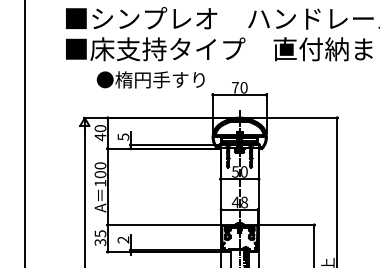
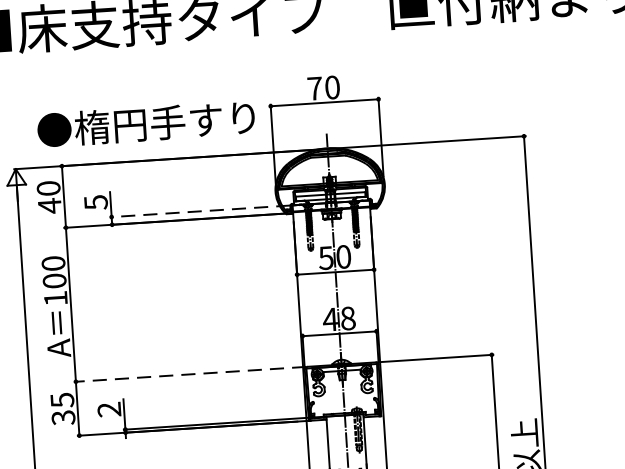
text: (150, 79) -> (145, 123), moved
line: (174, 144) -> (199, 210), solid -> dashed
line: (164, 225) -> (190, 375), solid -> dashed

